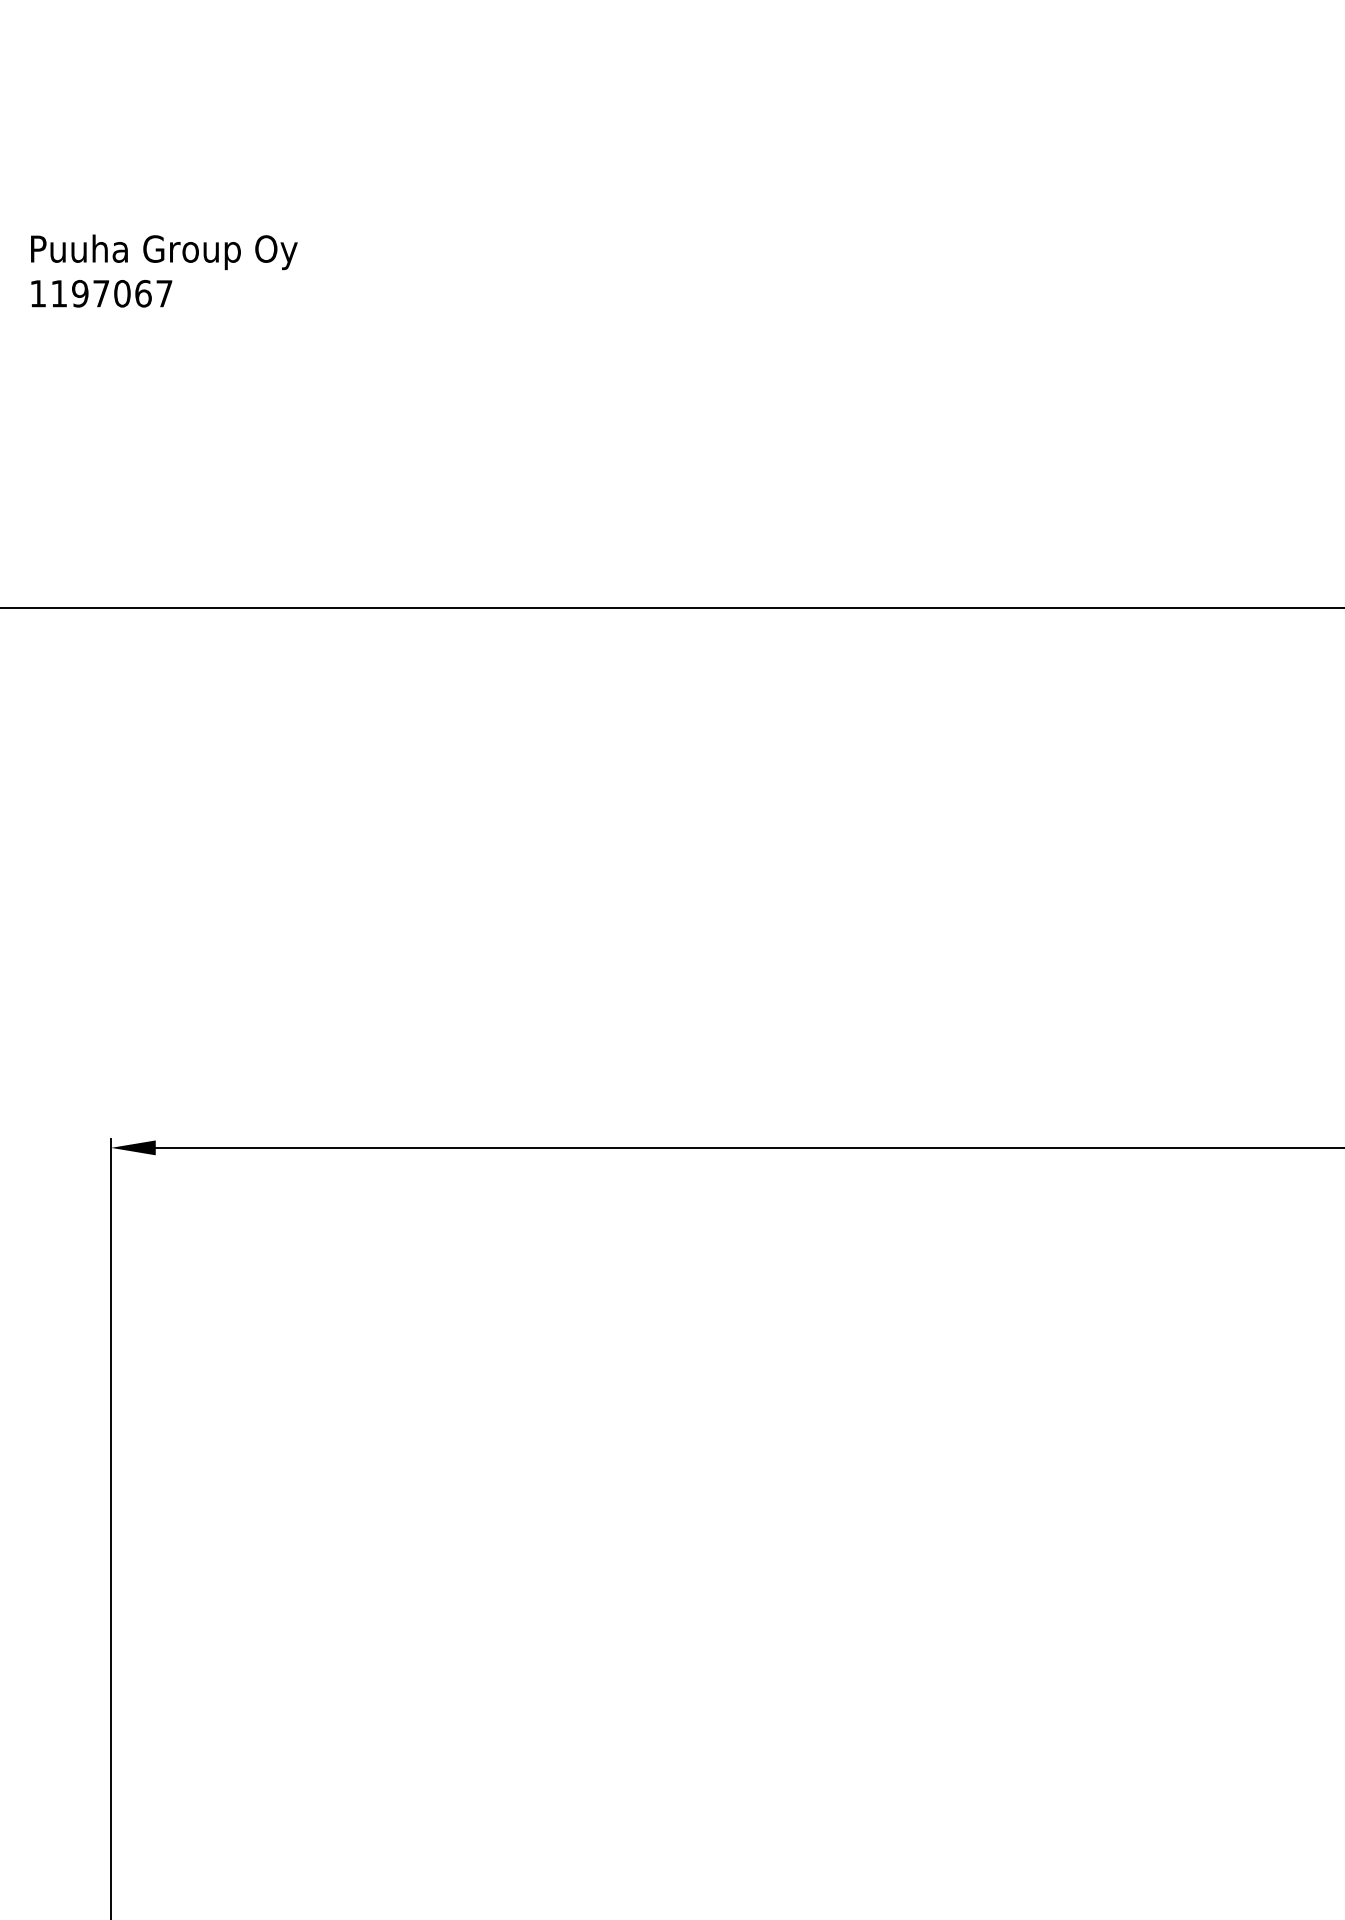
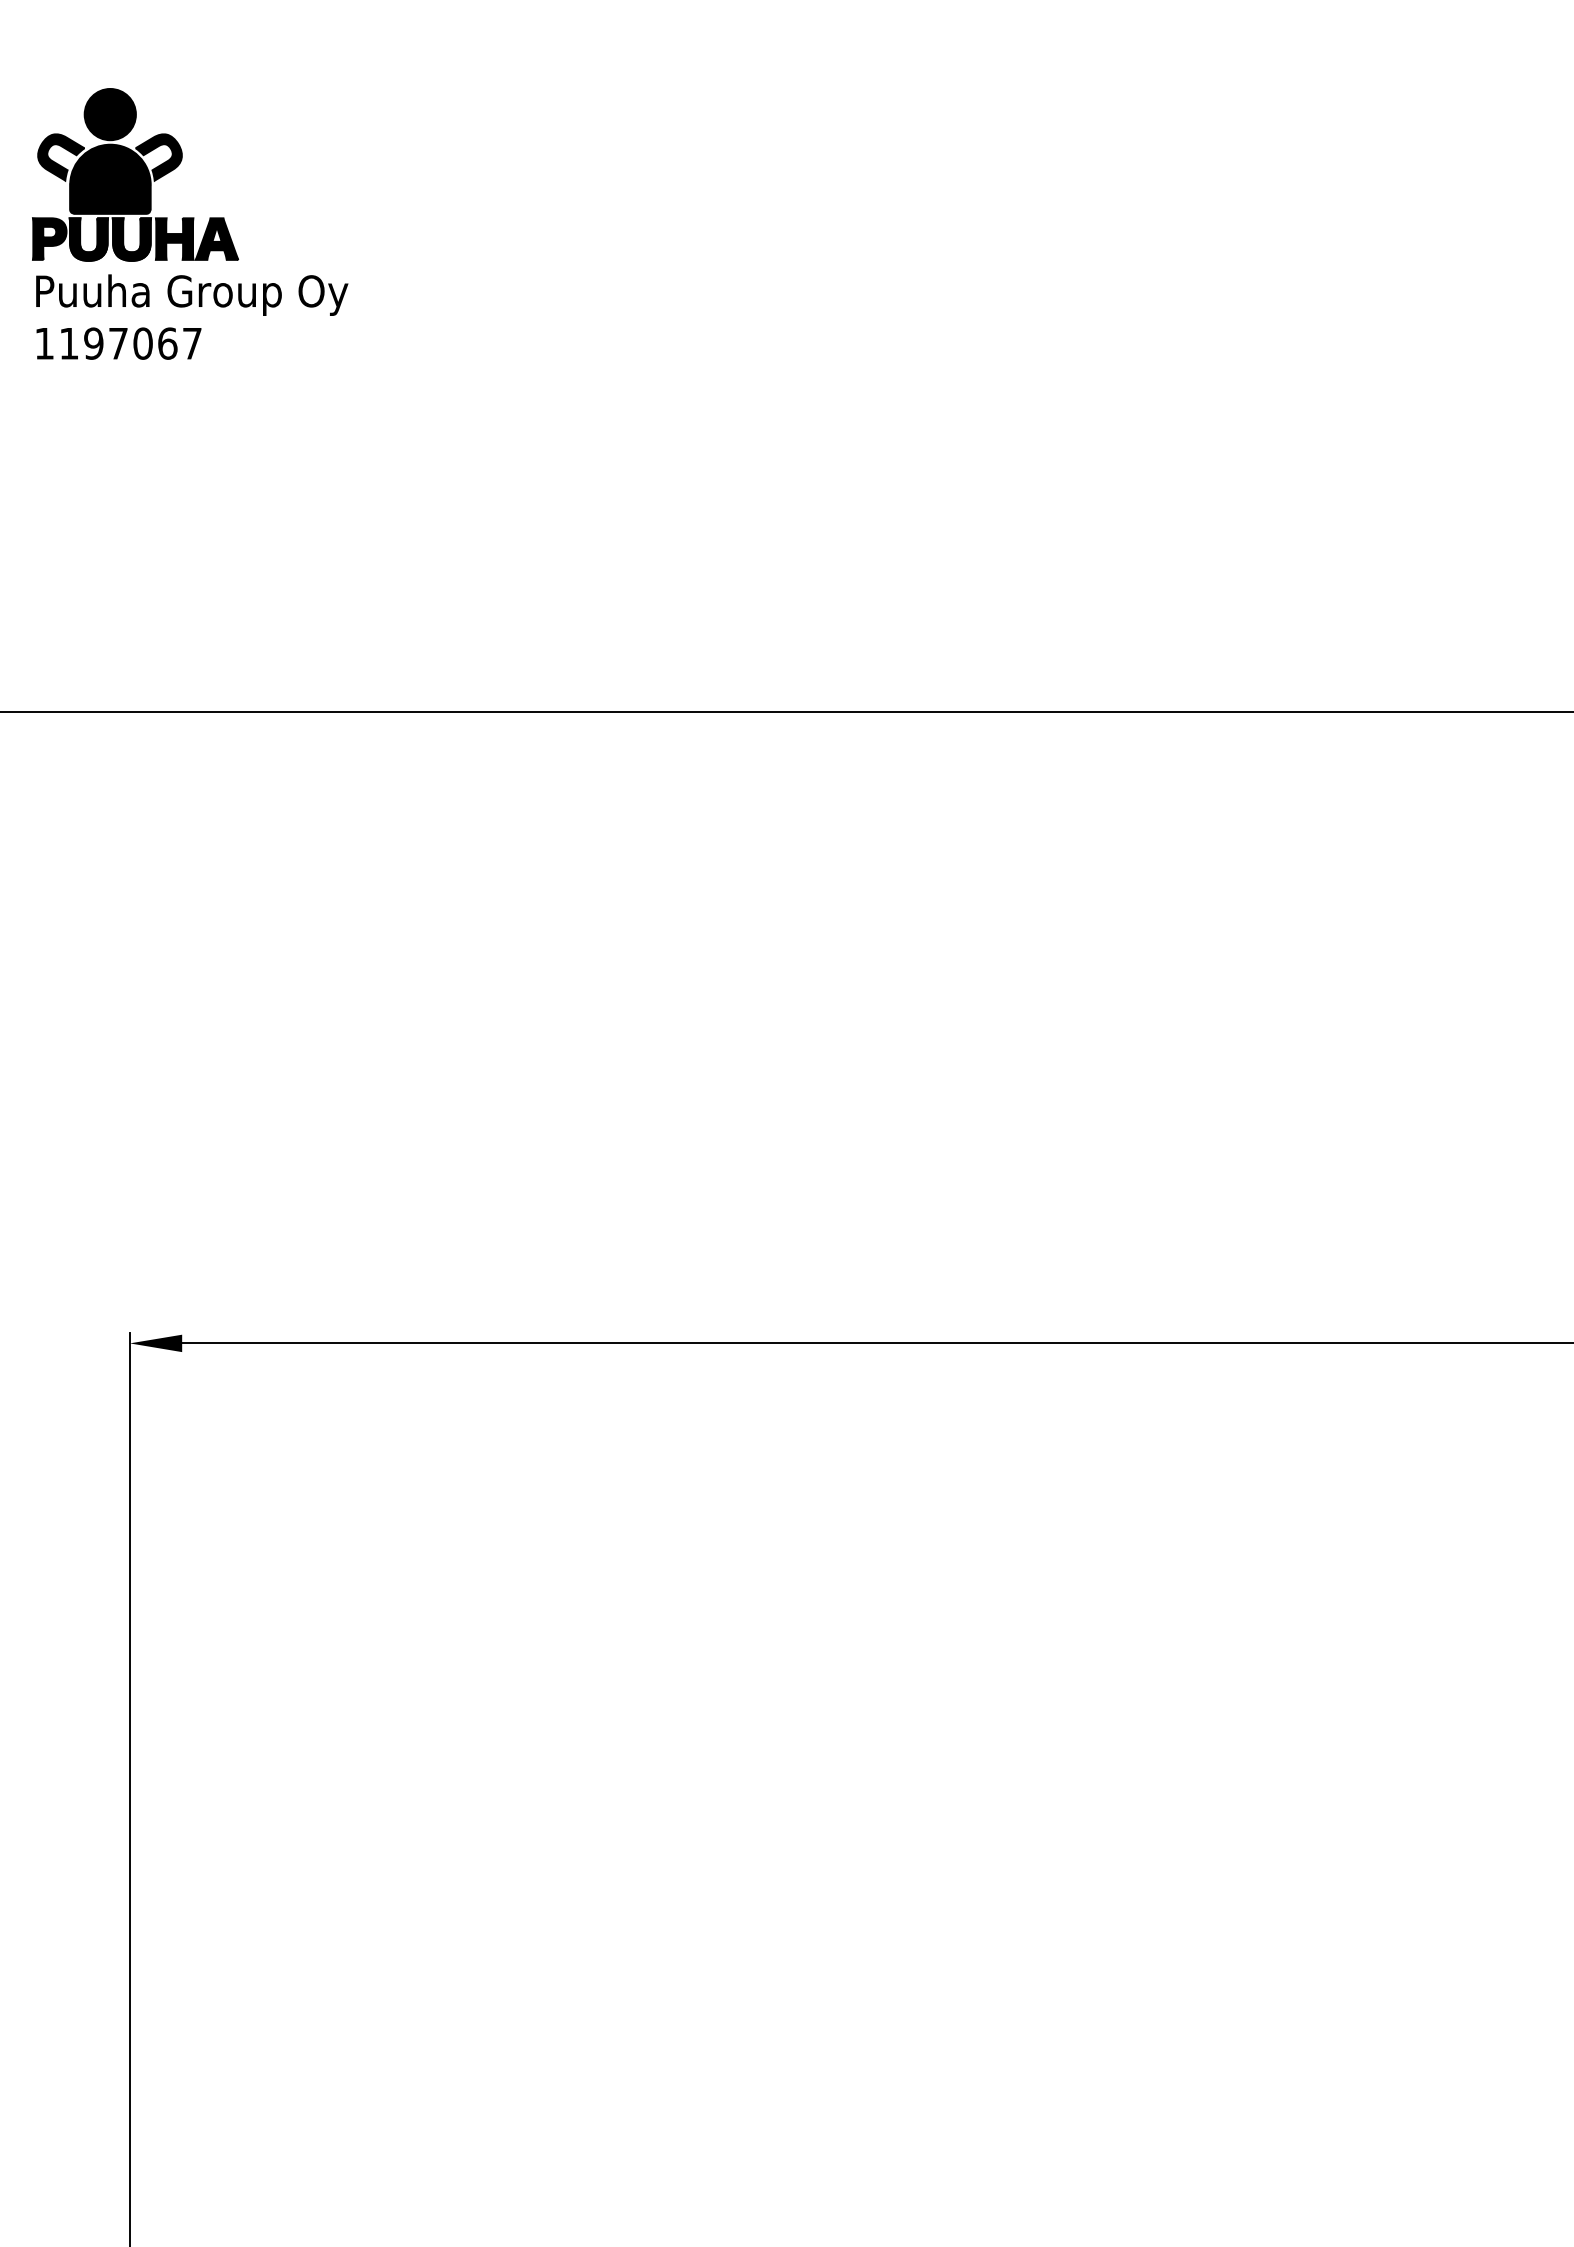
part: (162, 191) -> (190, 223), added

